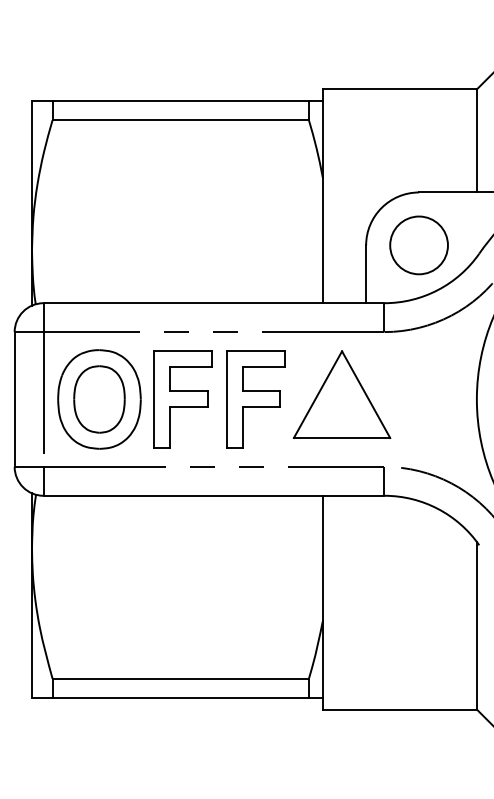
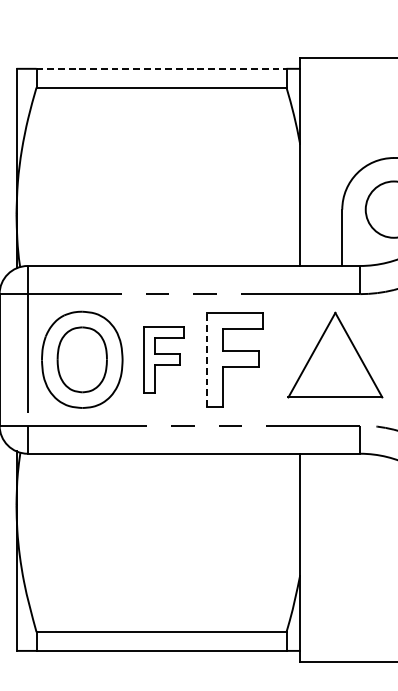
line: (181, 101) -> (162, 69), solid -> dashed
part: (341, 394) -> (334, 354), moved
part: (182, 399) -> (163, 359), size x0.7
line: (227, 399) -> (207, 359), solid -> dashed

